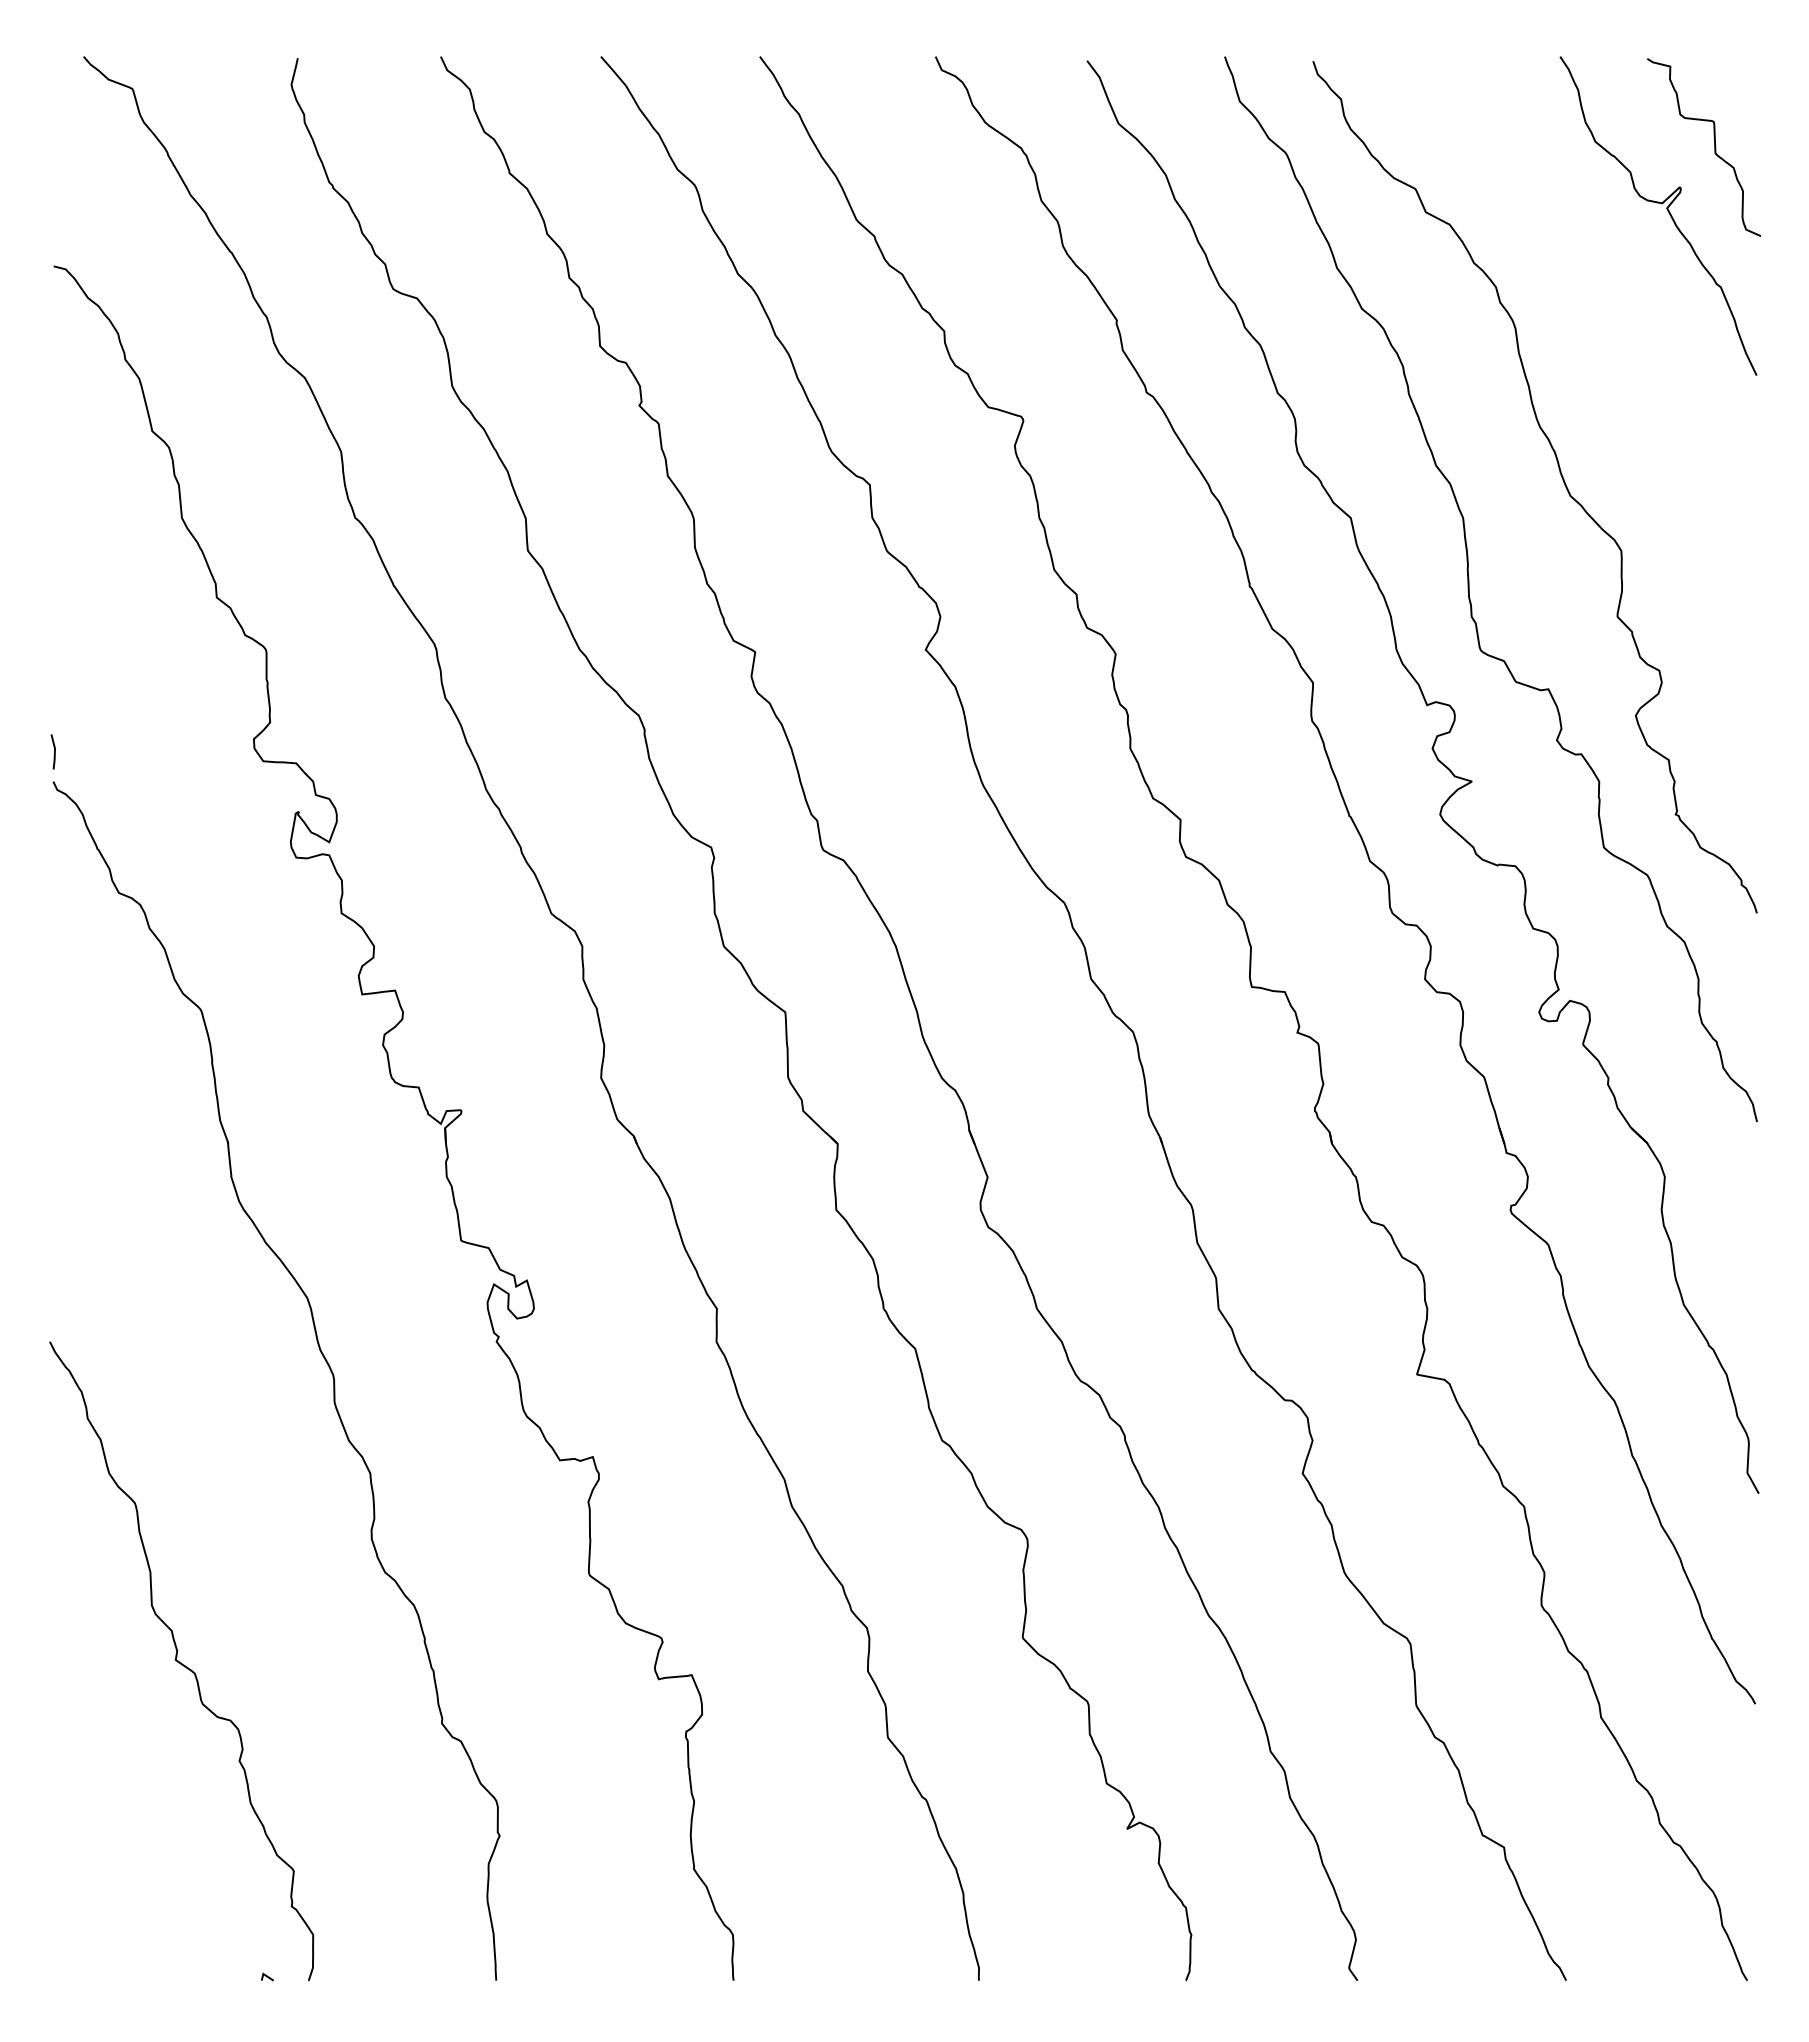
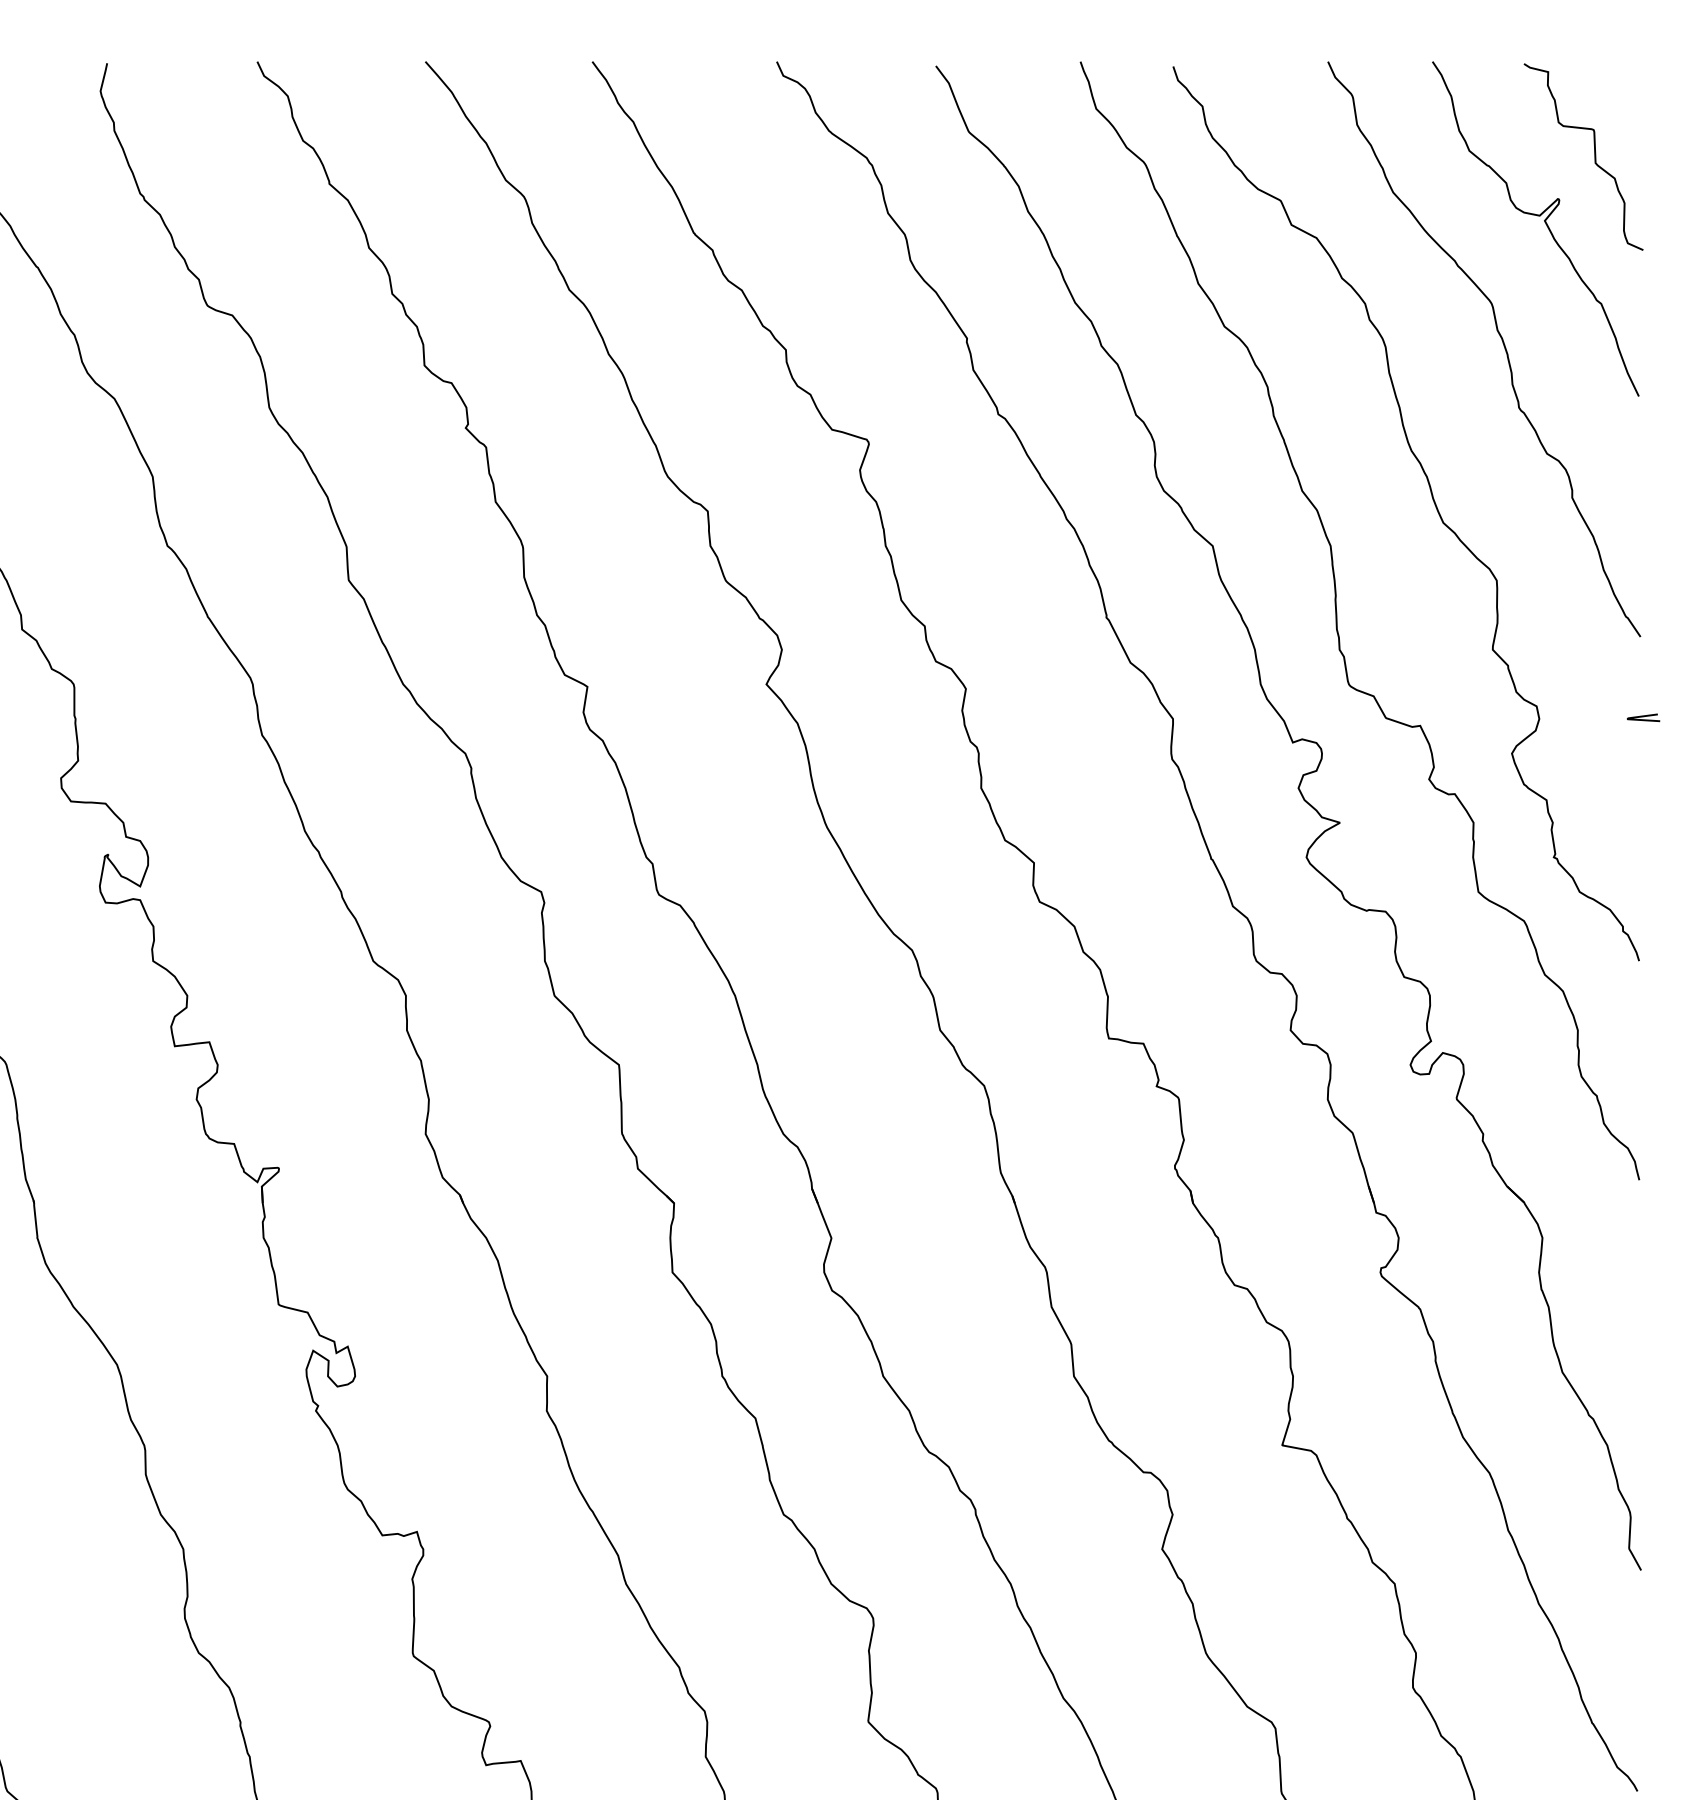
curve: (1626, 324) -> (1502, 342), added
curve: (1760, 681) -> (1642, 717), added

